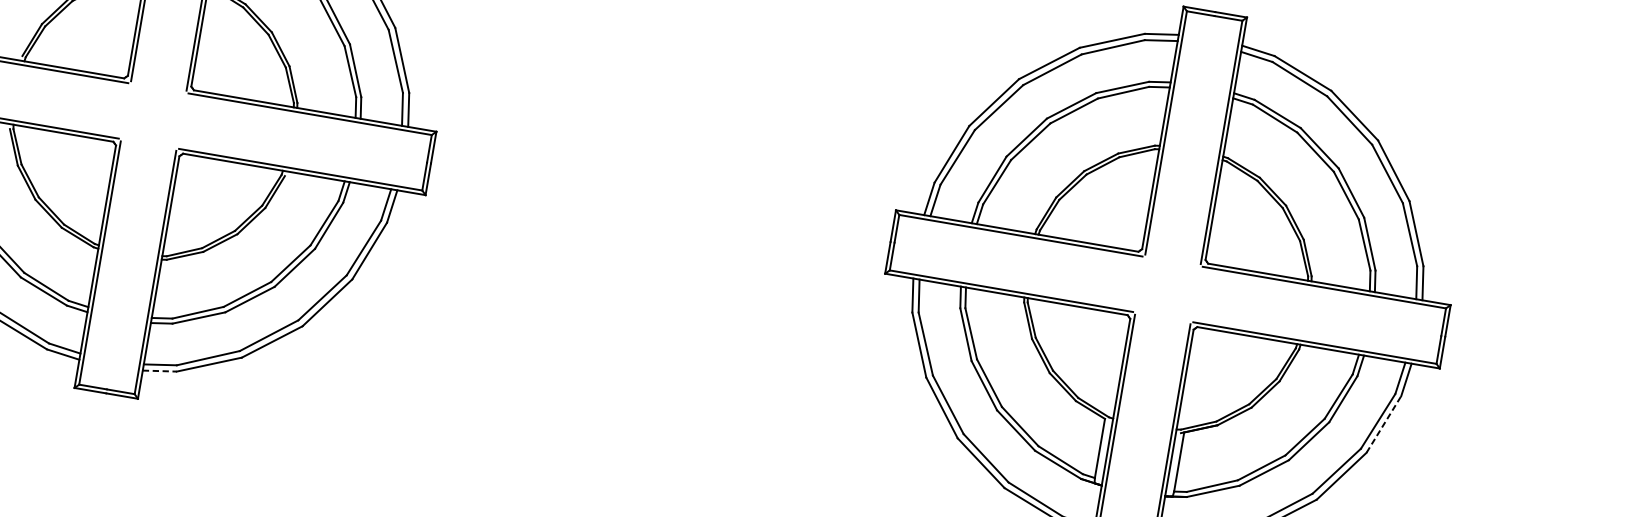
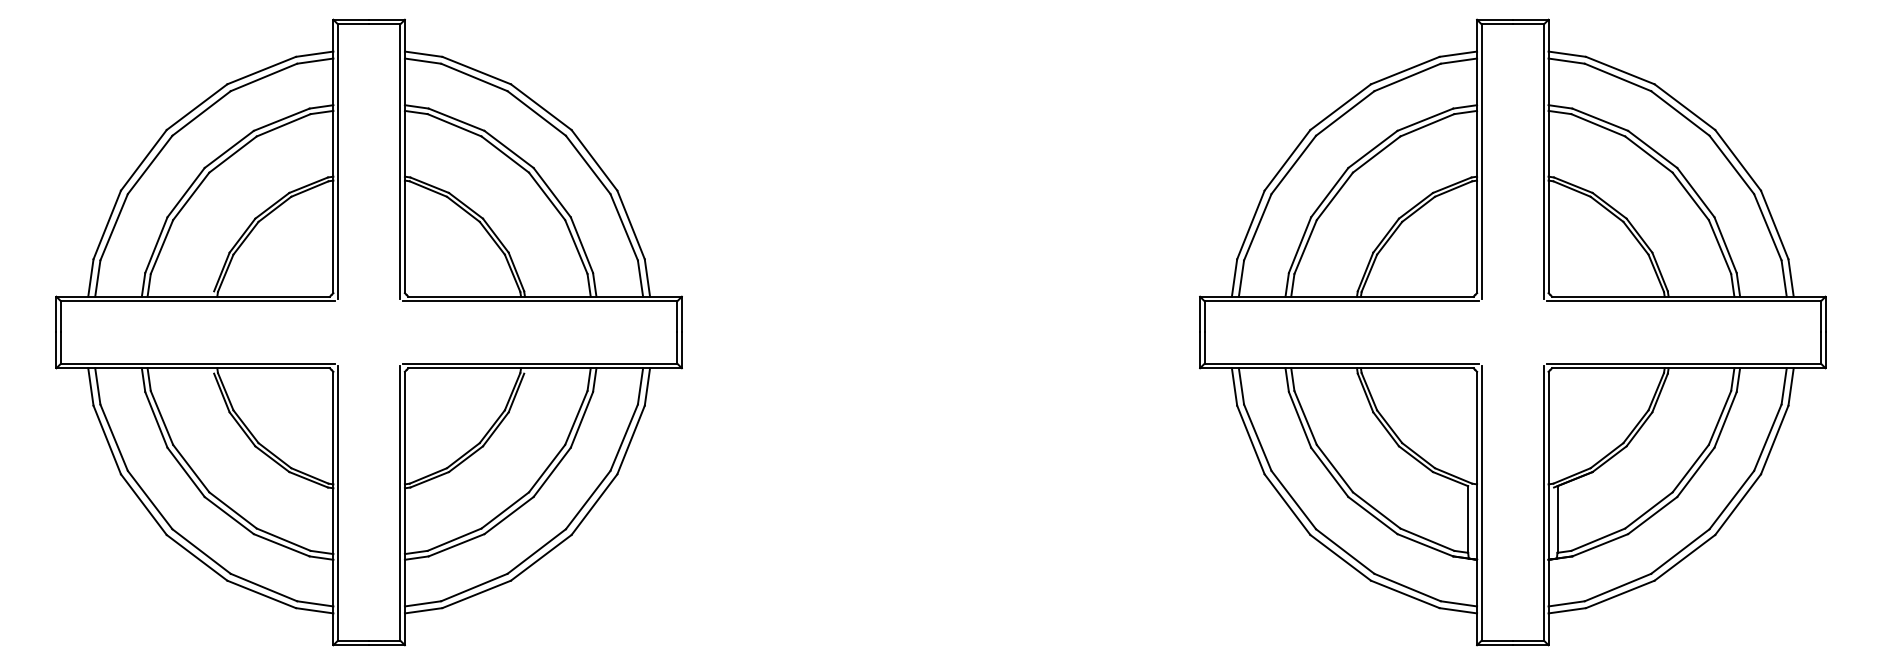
line: (159, 370) -> (423, 610), dashed -> solid
line: (1383, 423) -> (1774, 439), dashed -> solid

